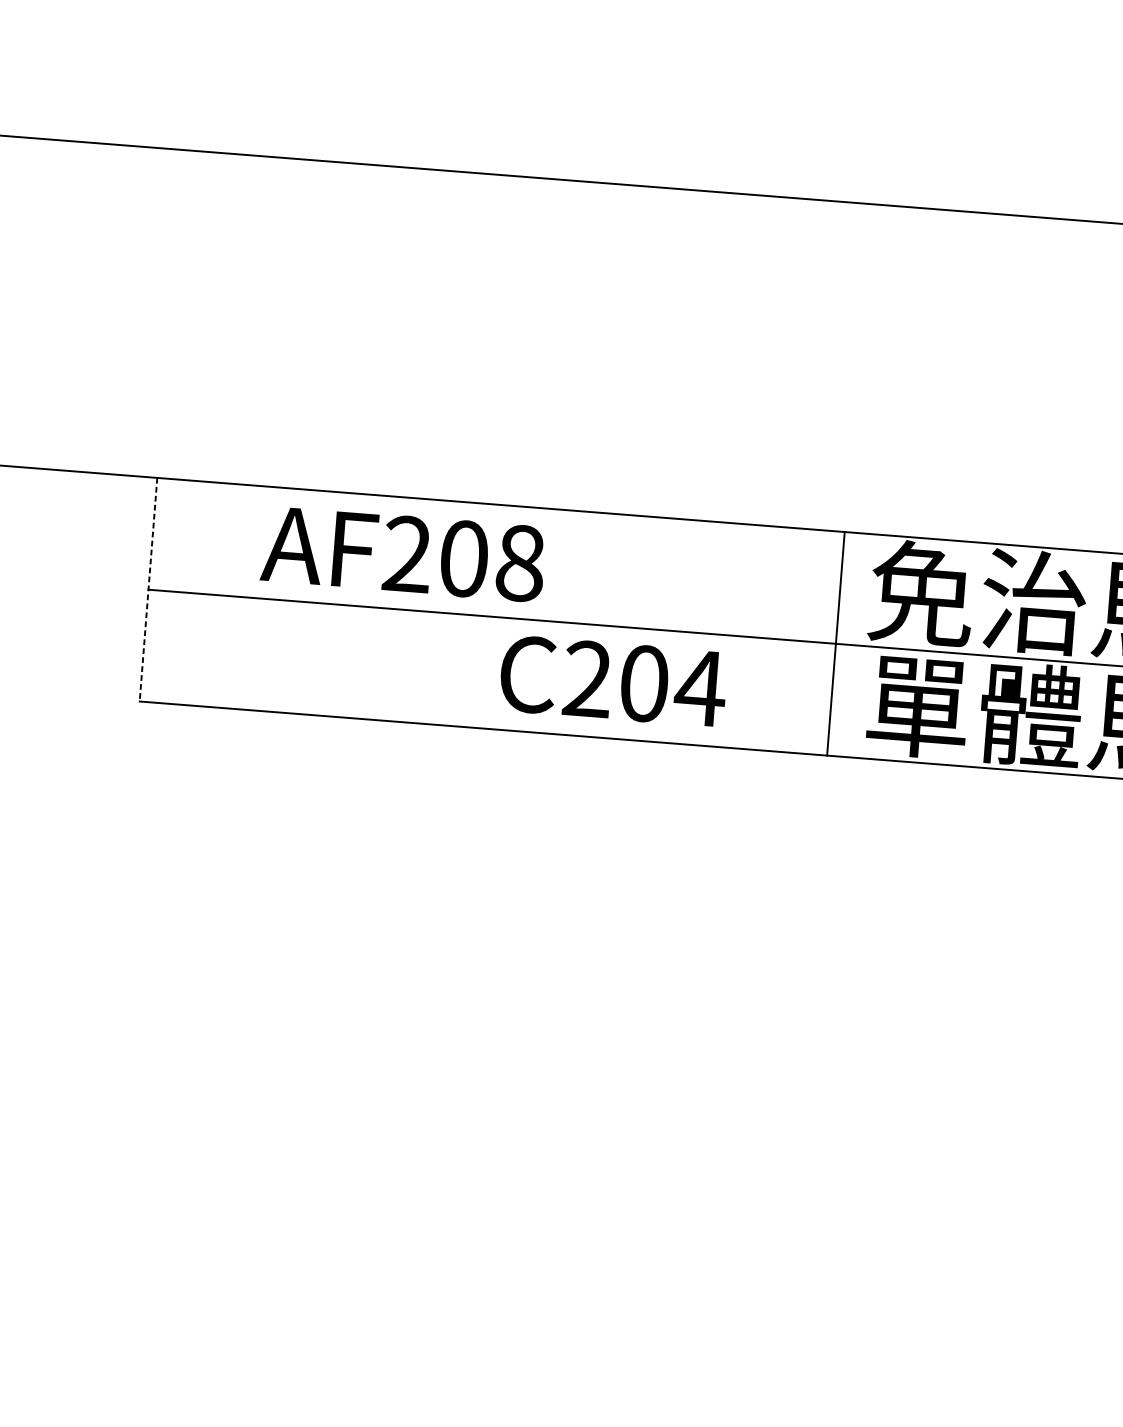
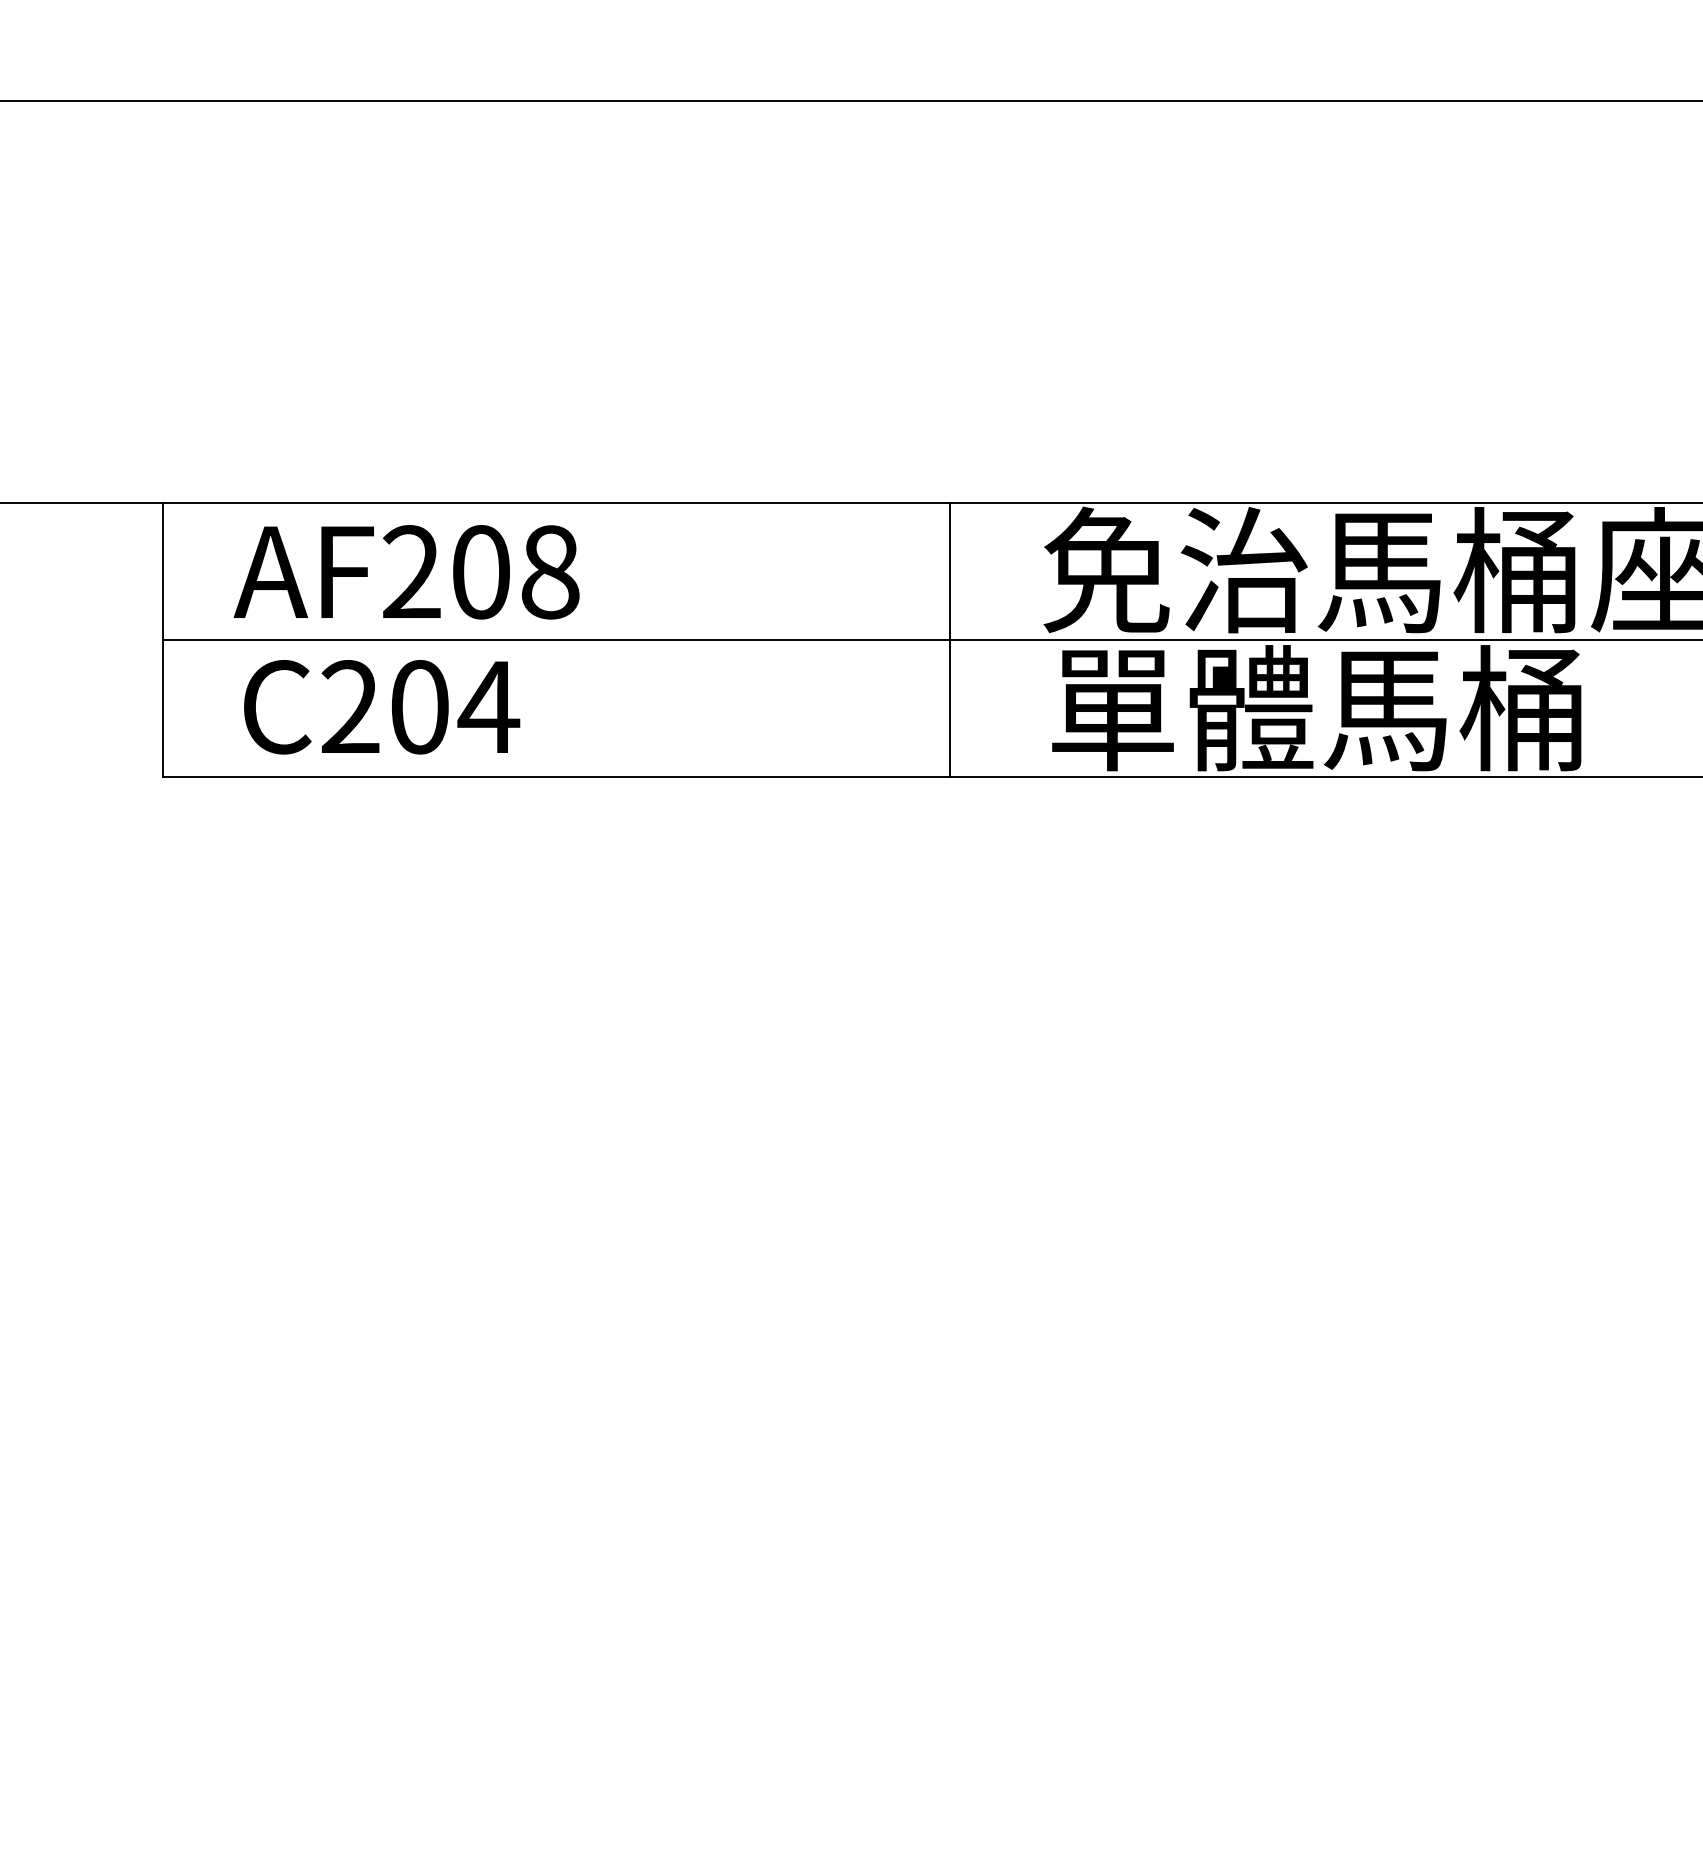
text: (403, 554) -> (406, 572), moved
line: (148, 589) -> (163, 640), dashed -> solid
line: (835, 644) -> (949, 640), moved
text: (613, 681) -> (382, 707), moved

